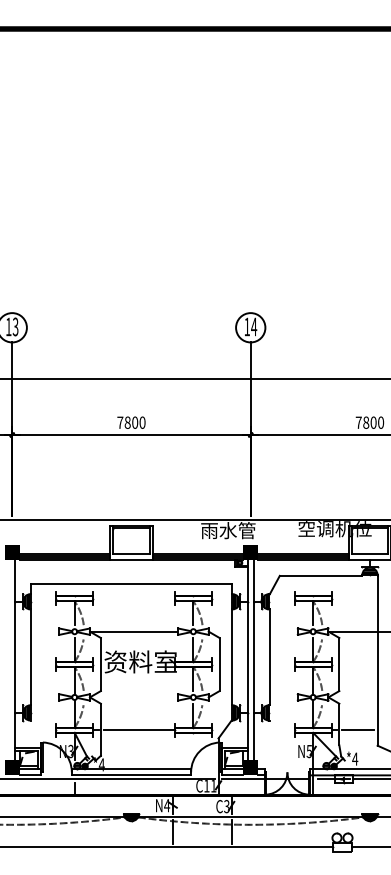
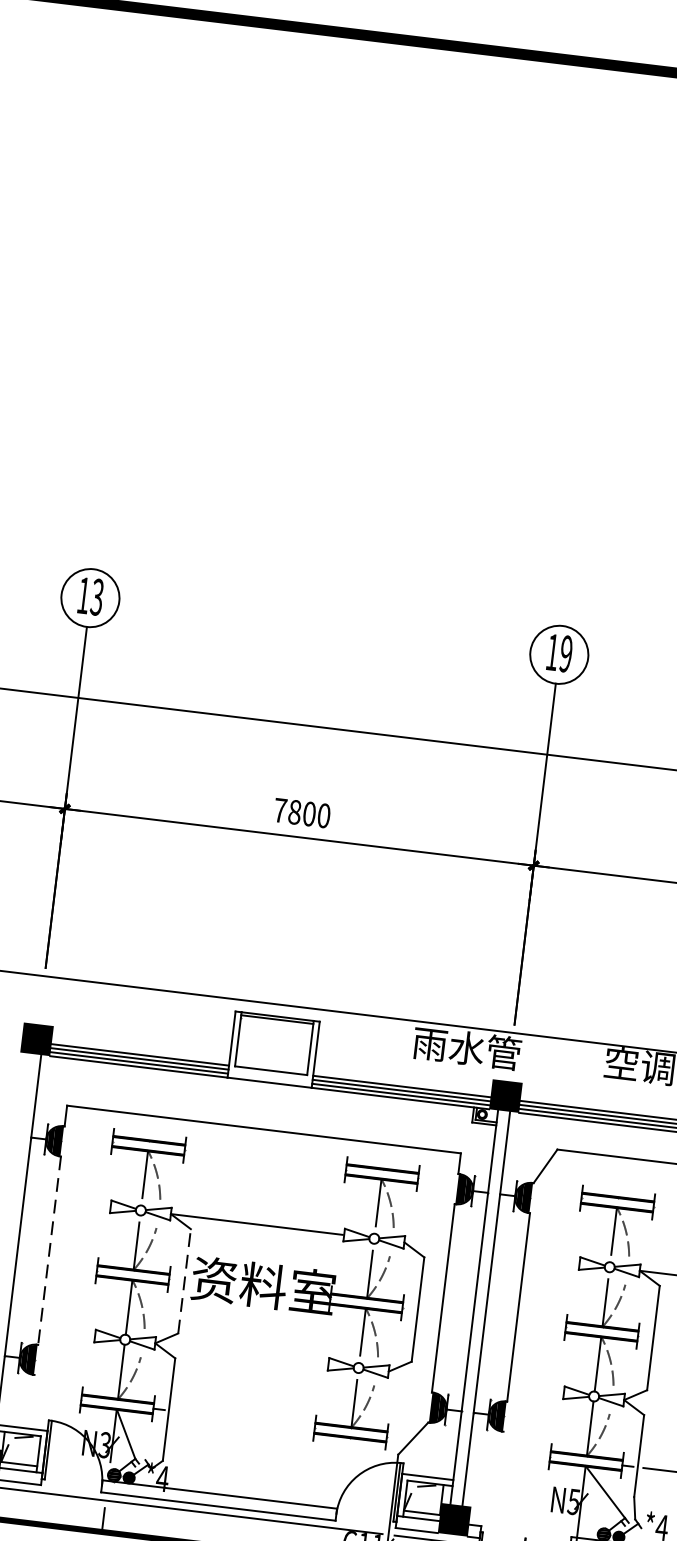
text: (254, 326) -> (567, 653), 14 -> 19
line: (31, 657) -> (49, 1250), solid -> dashed
line: (100, 664) -> (183, 1281), solid -> dashed
line: (139, 730) -> (244, 1420), removed

